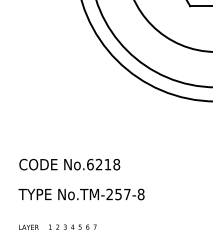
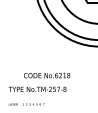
text: (70, 164) -> (47, 75), moved

